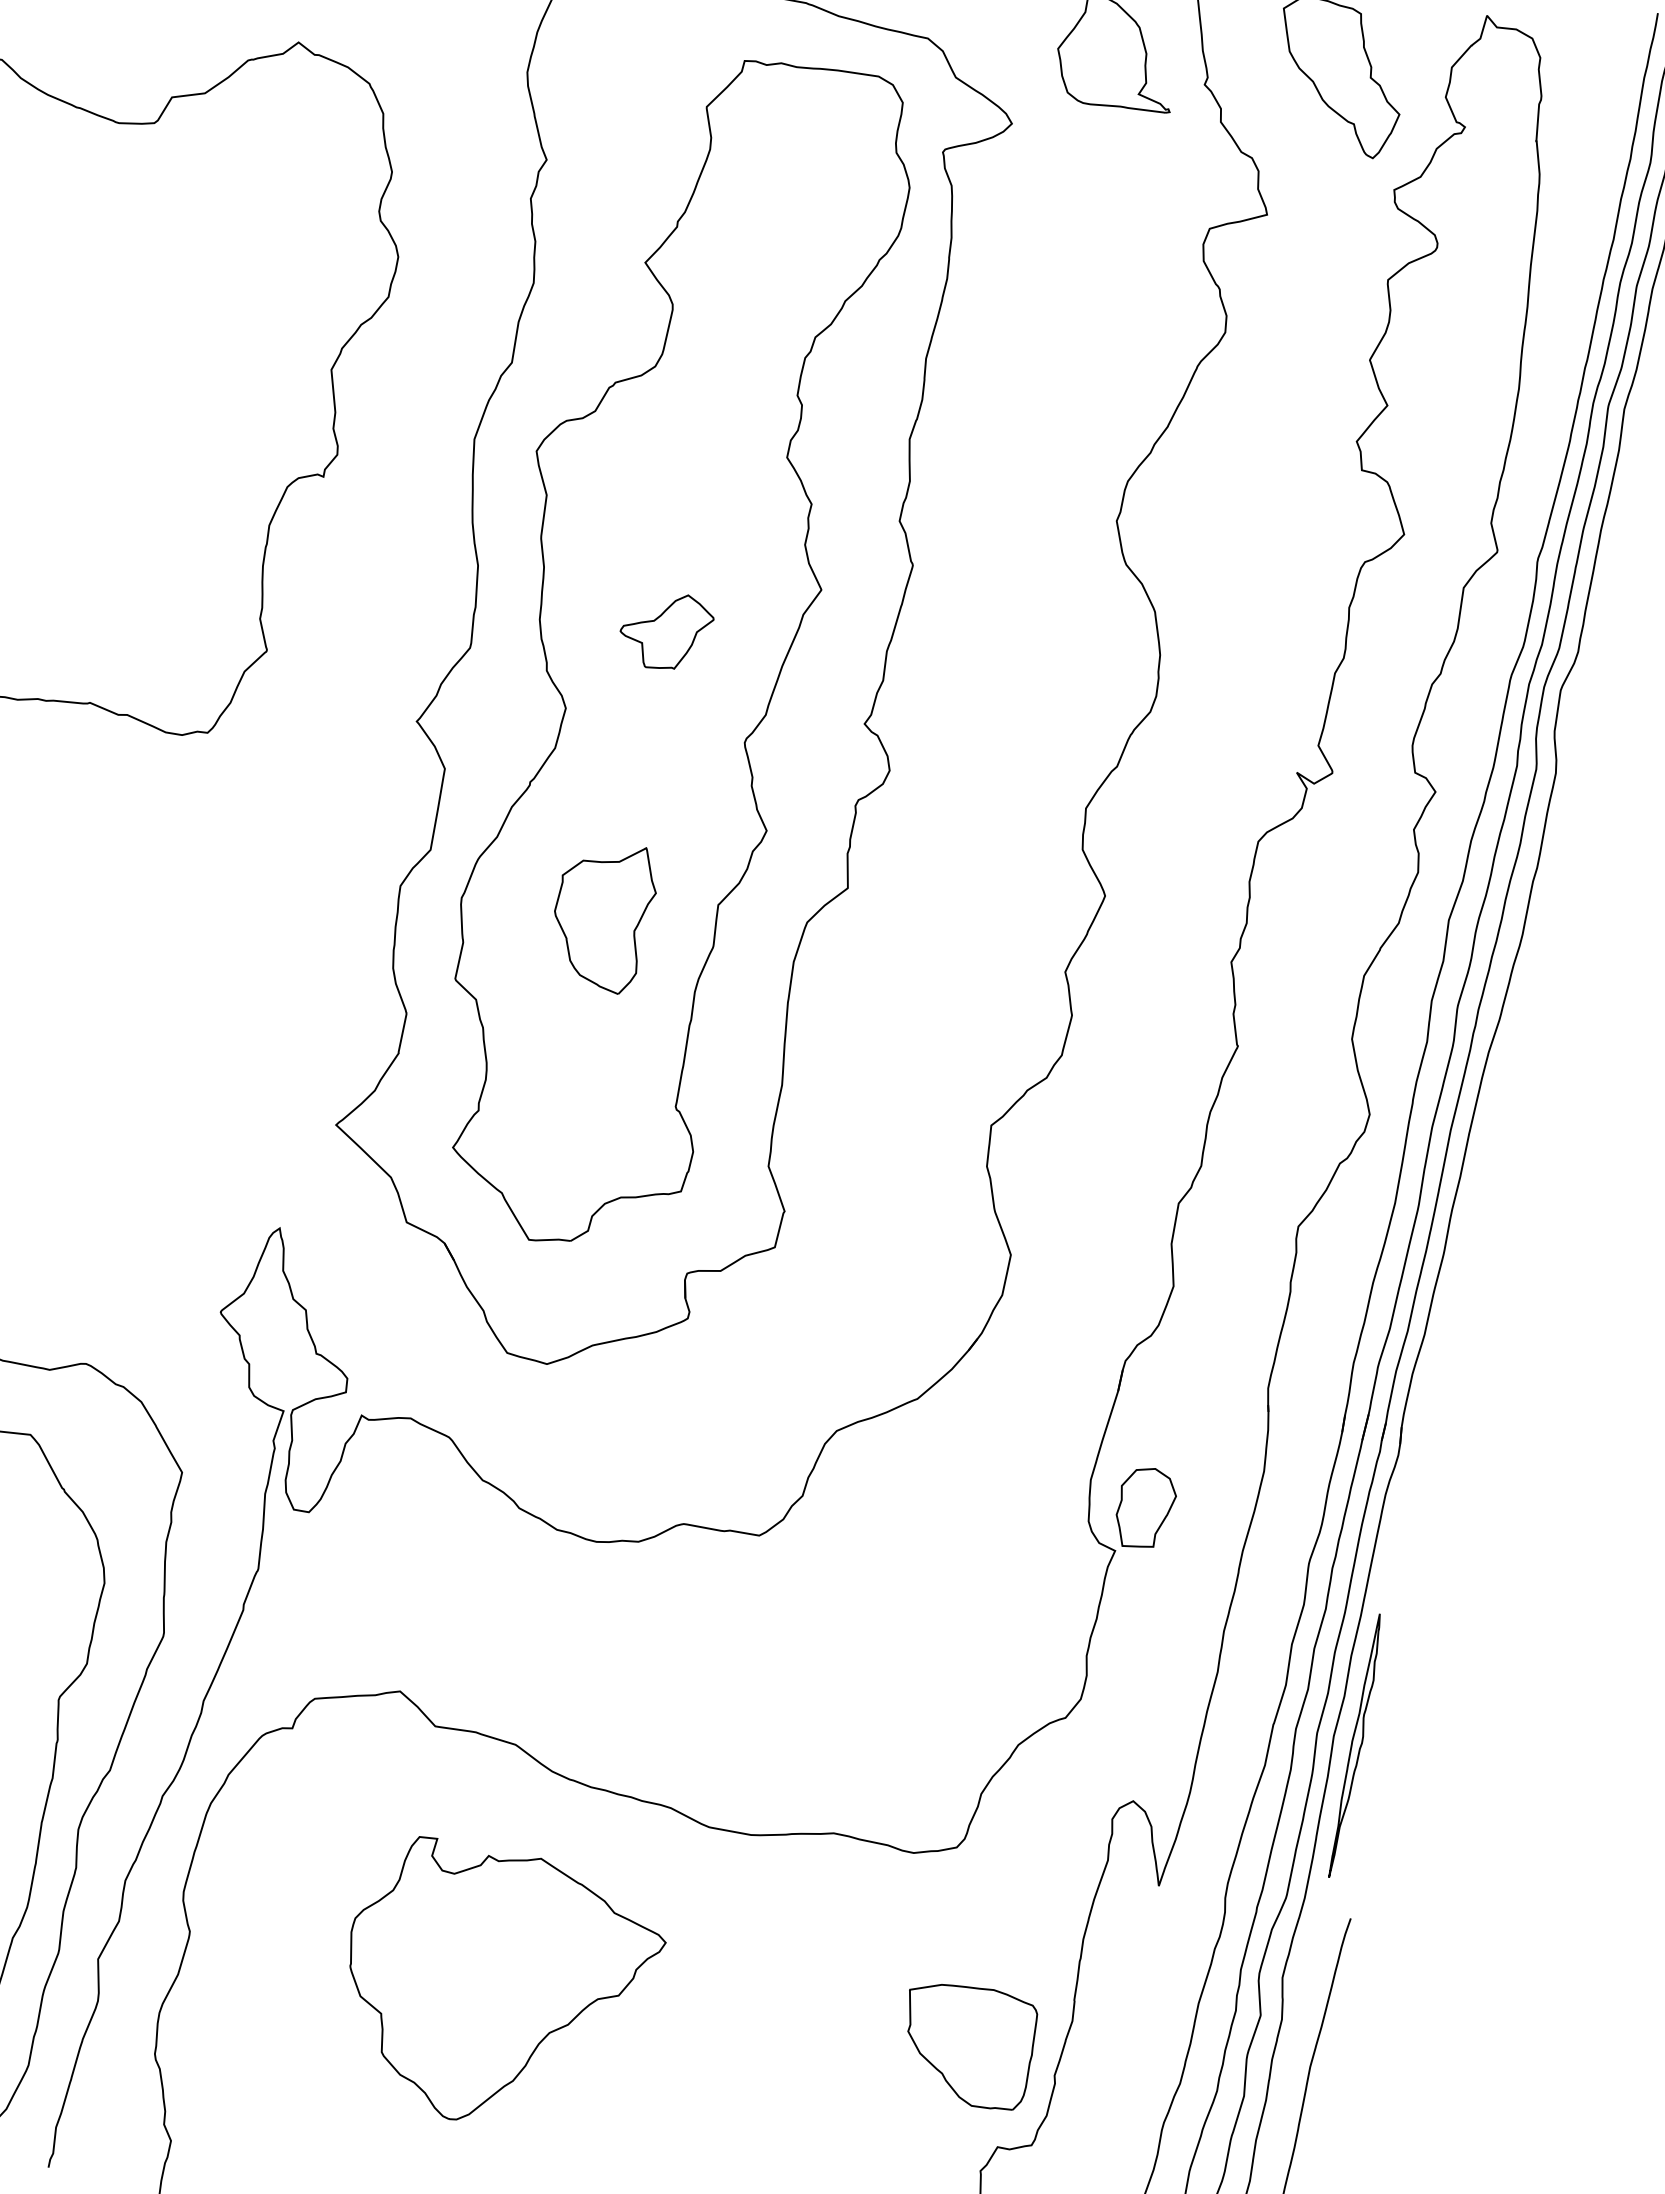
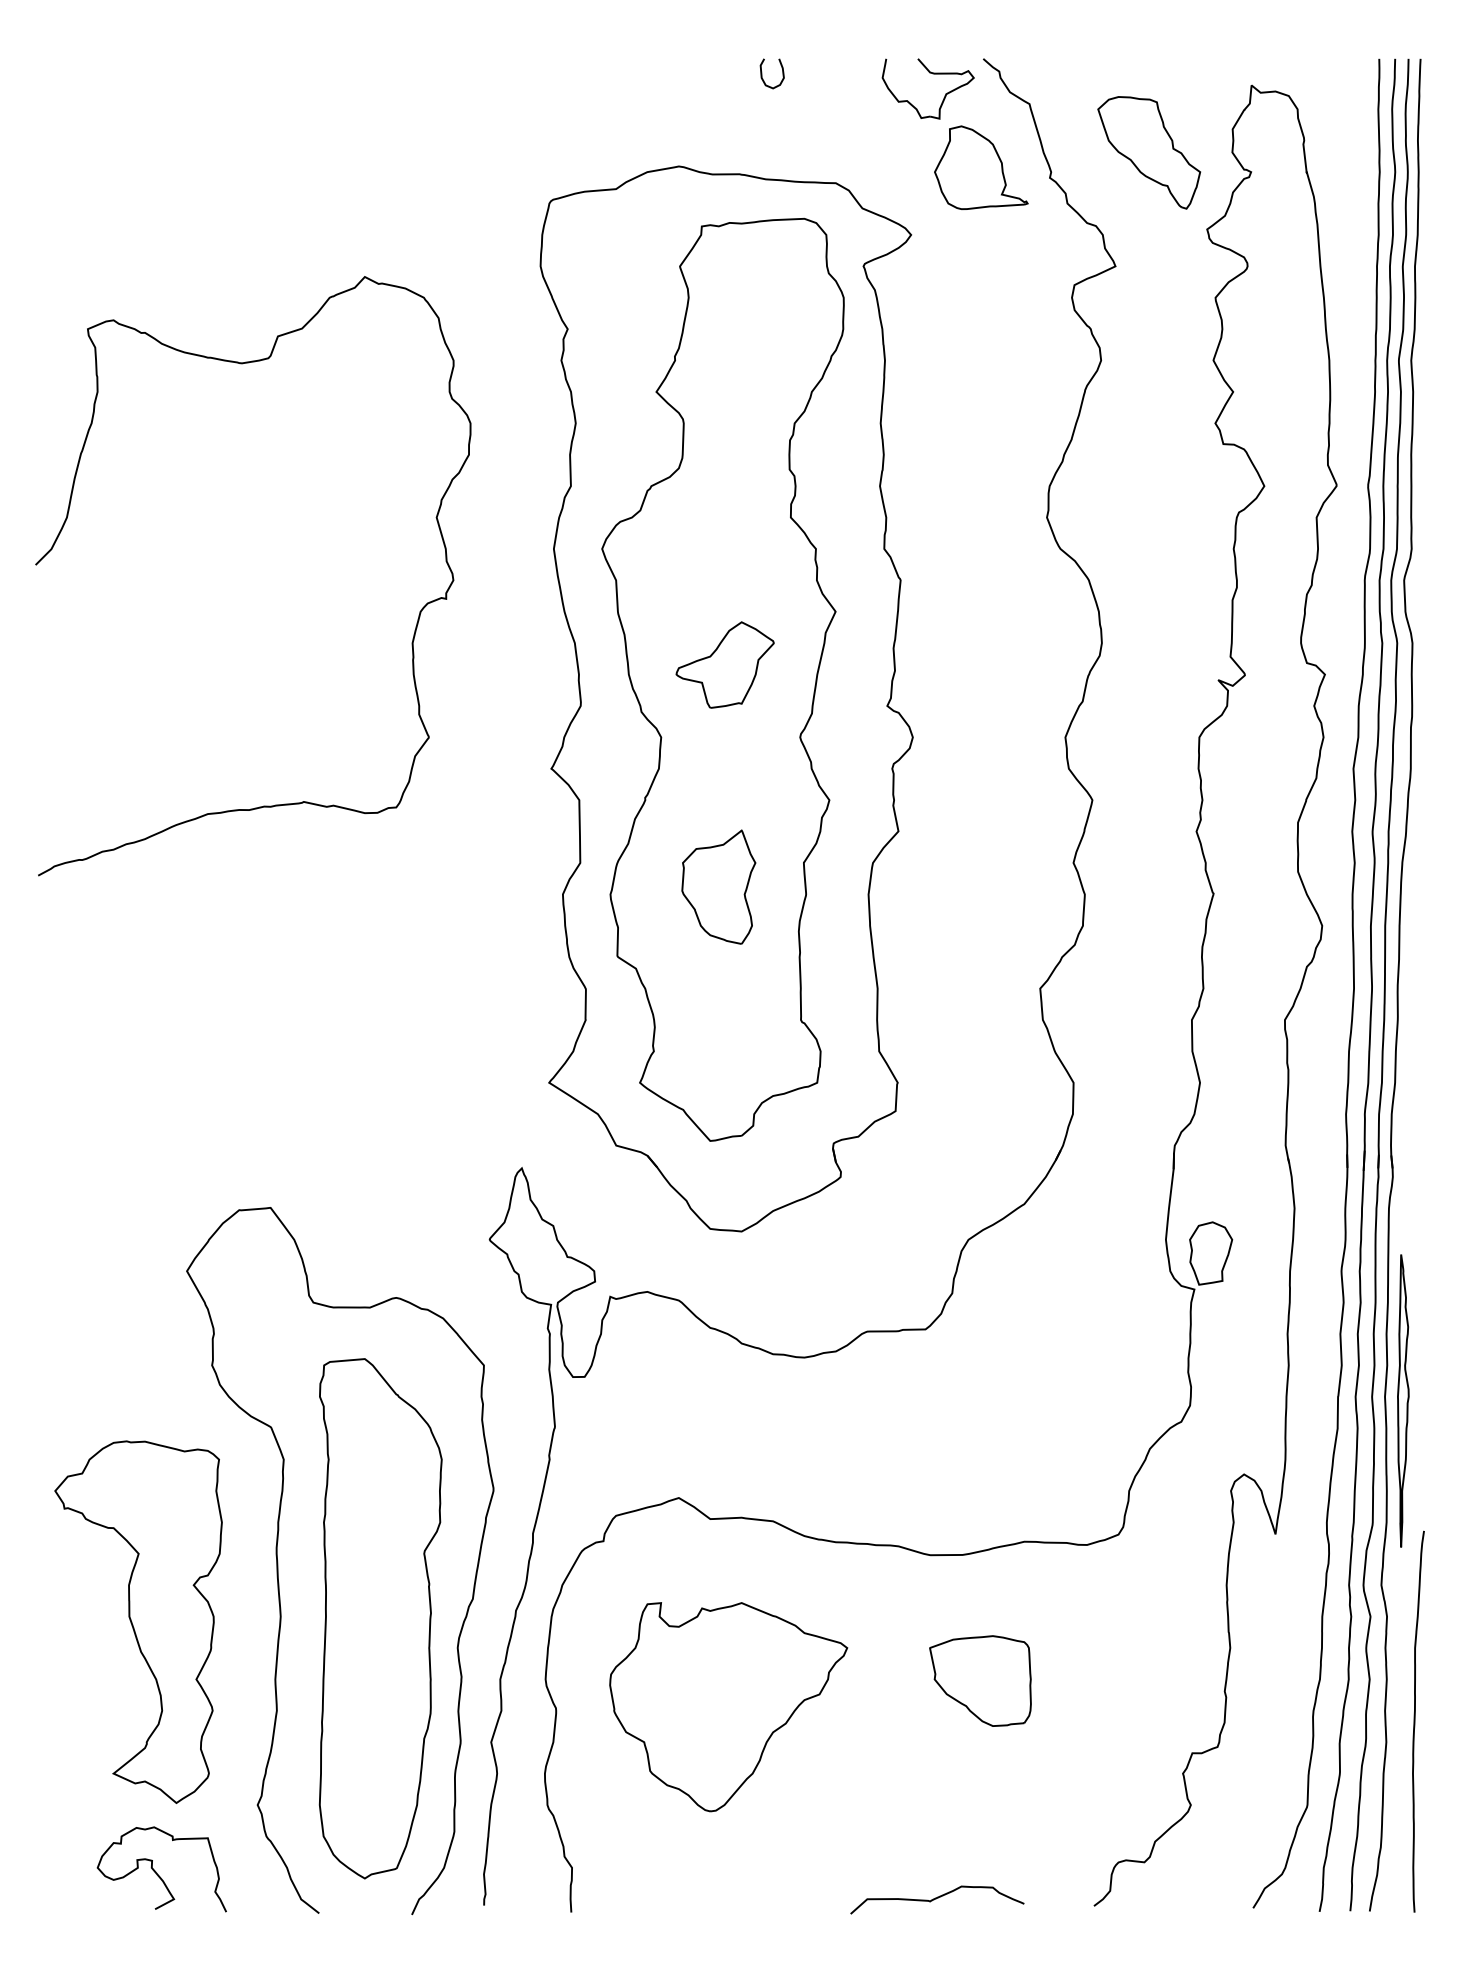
part: (665, 630) -> (724, 664), size x1.43
part: (1356, 1745) -> (1403, 1400), size x1.43
part: (498, 1989) -> (728, 1707), moved
part: (966, 2044) -> (980, 1680), moved

